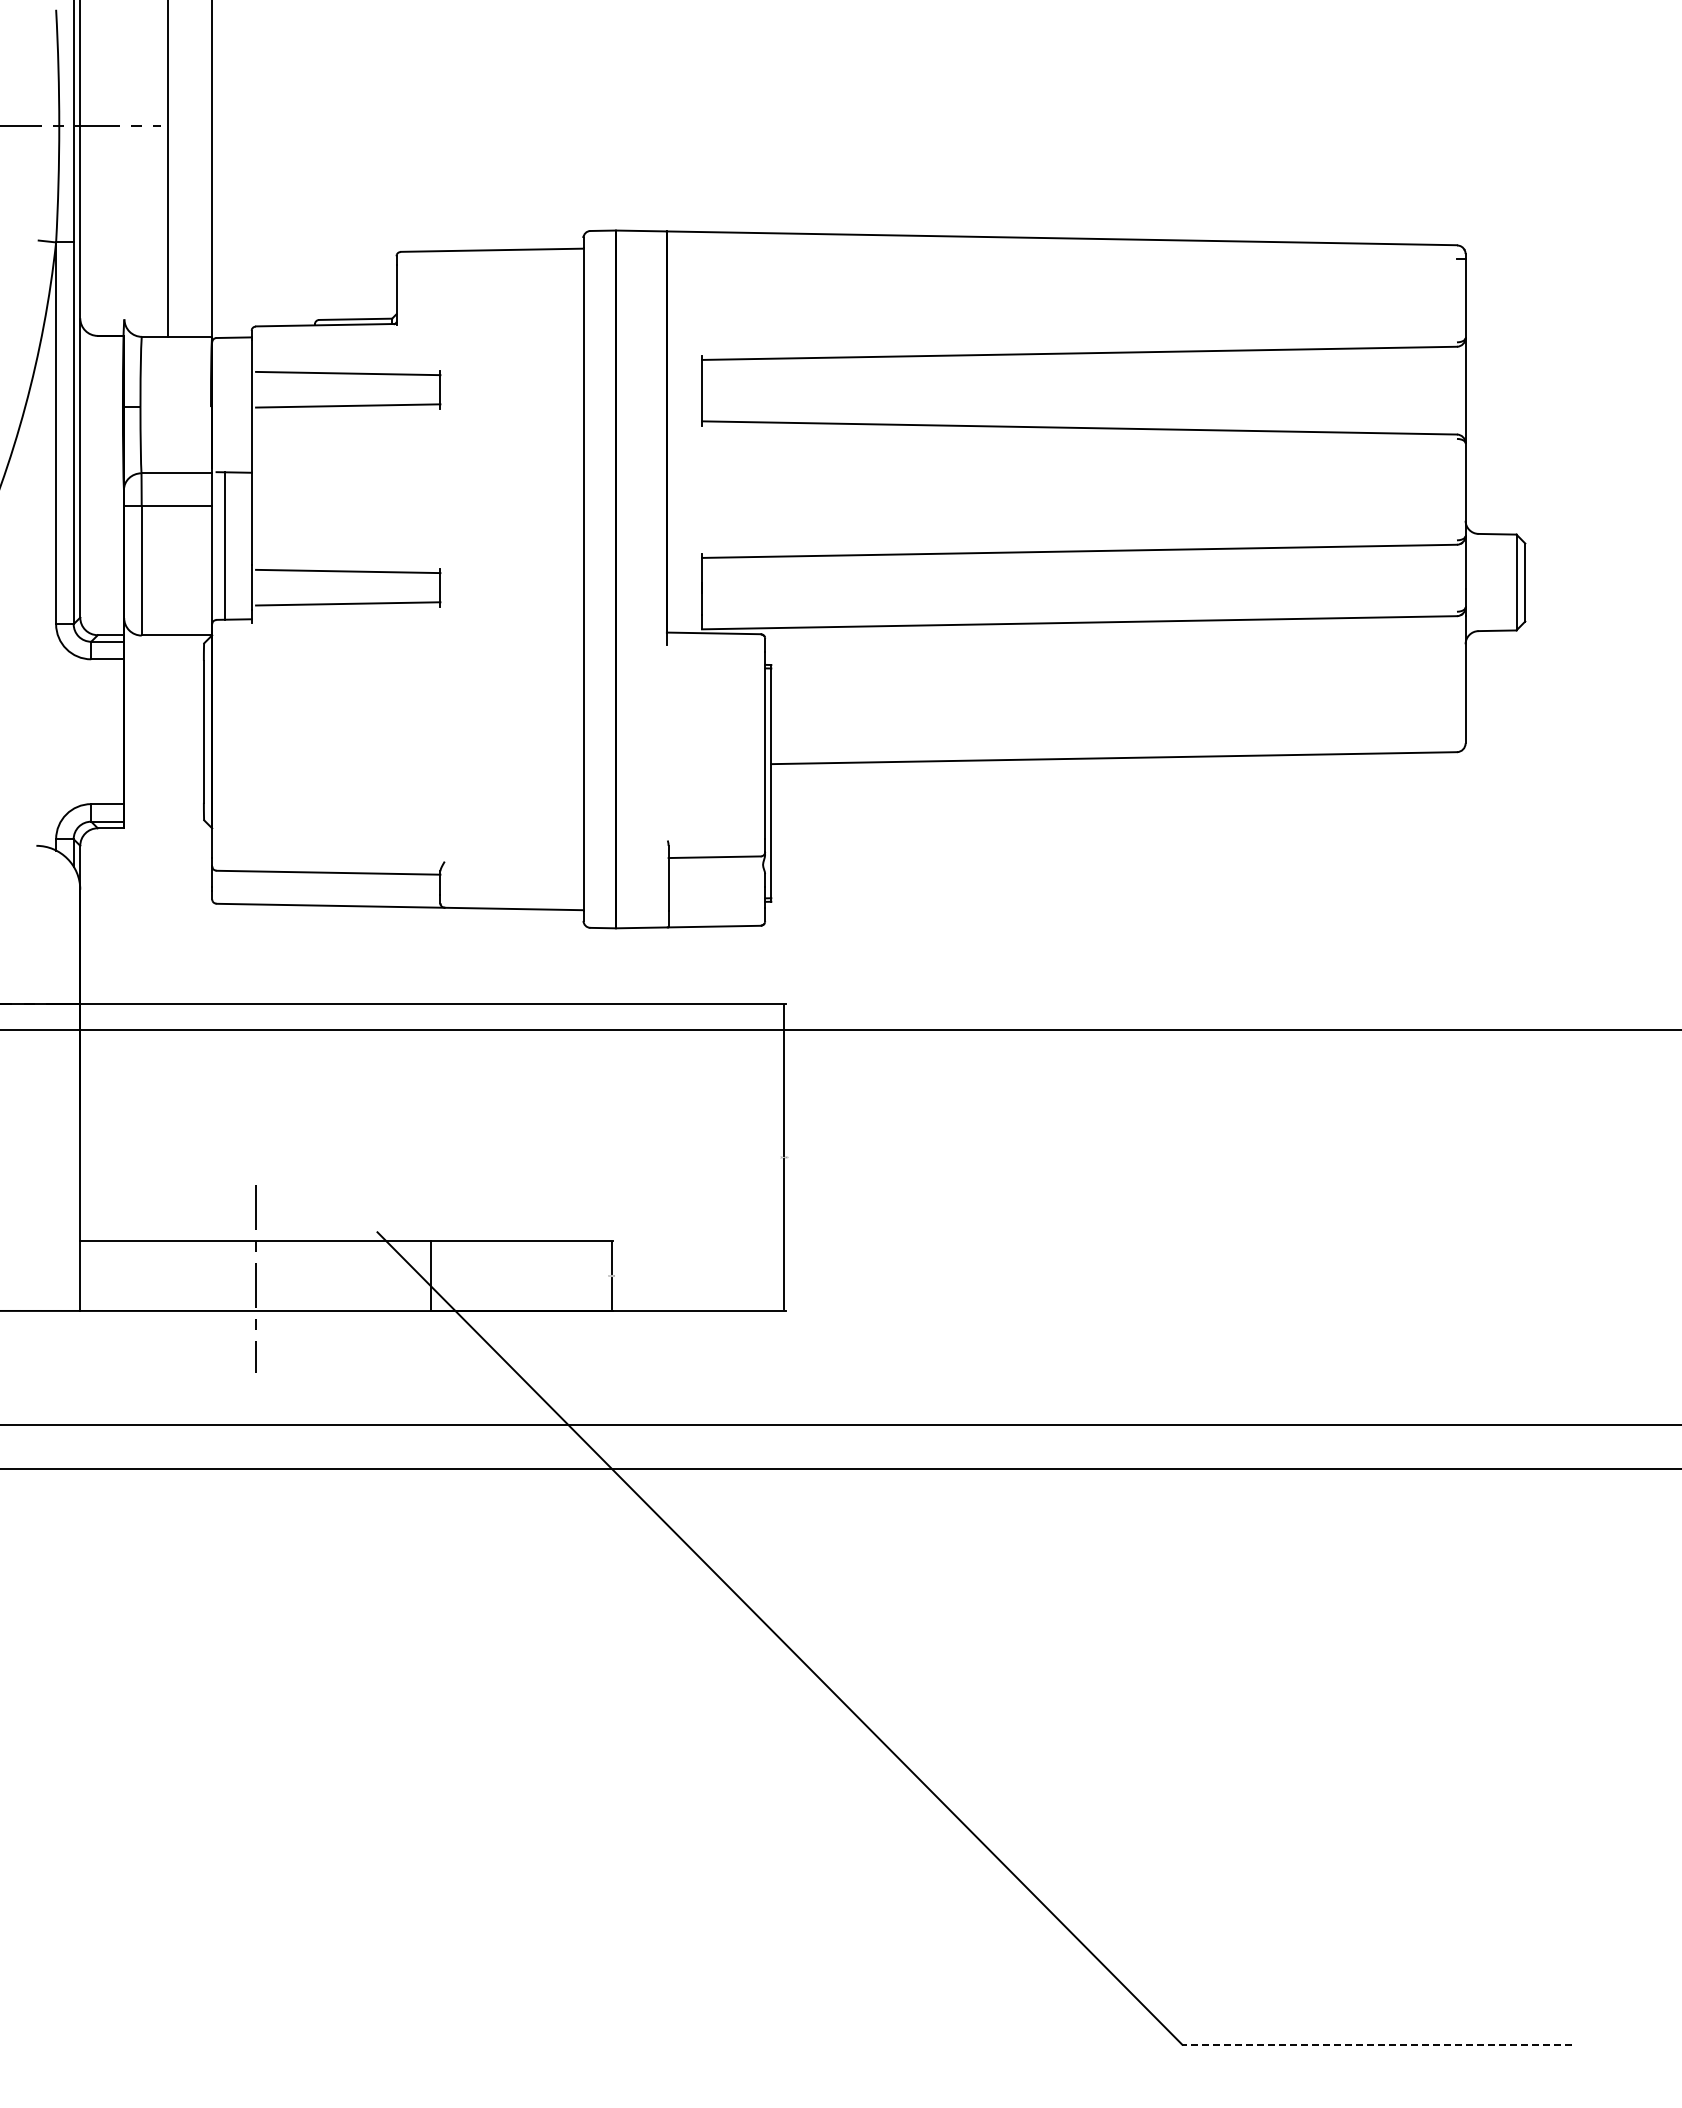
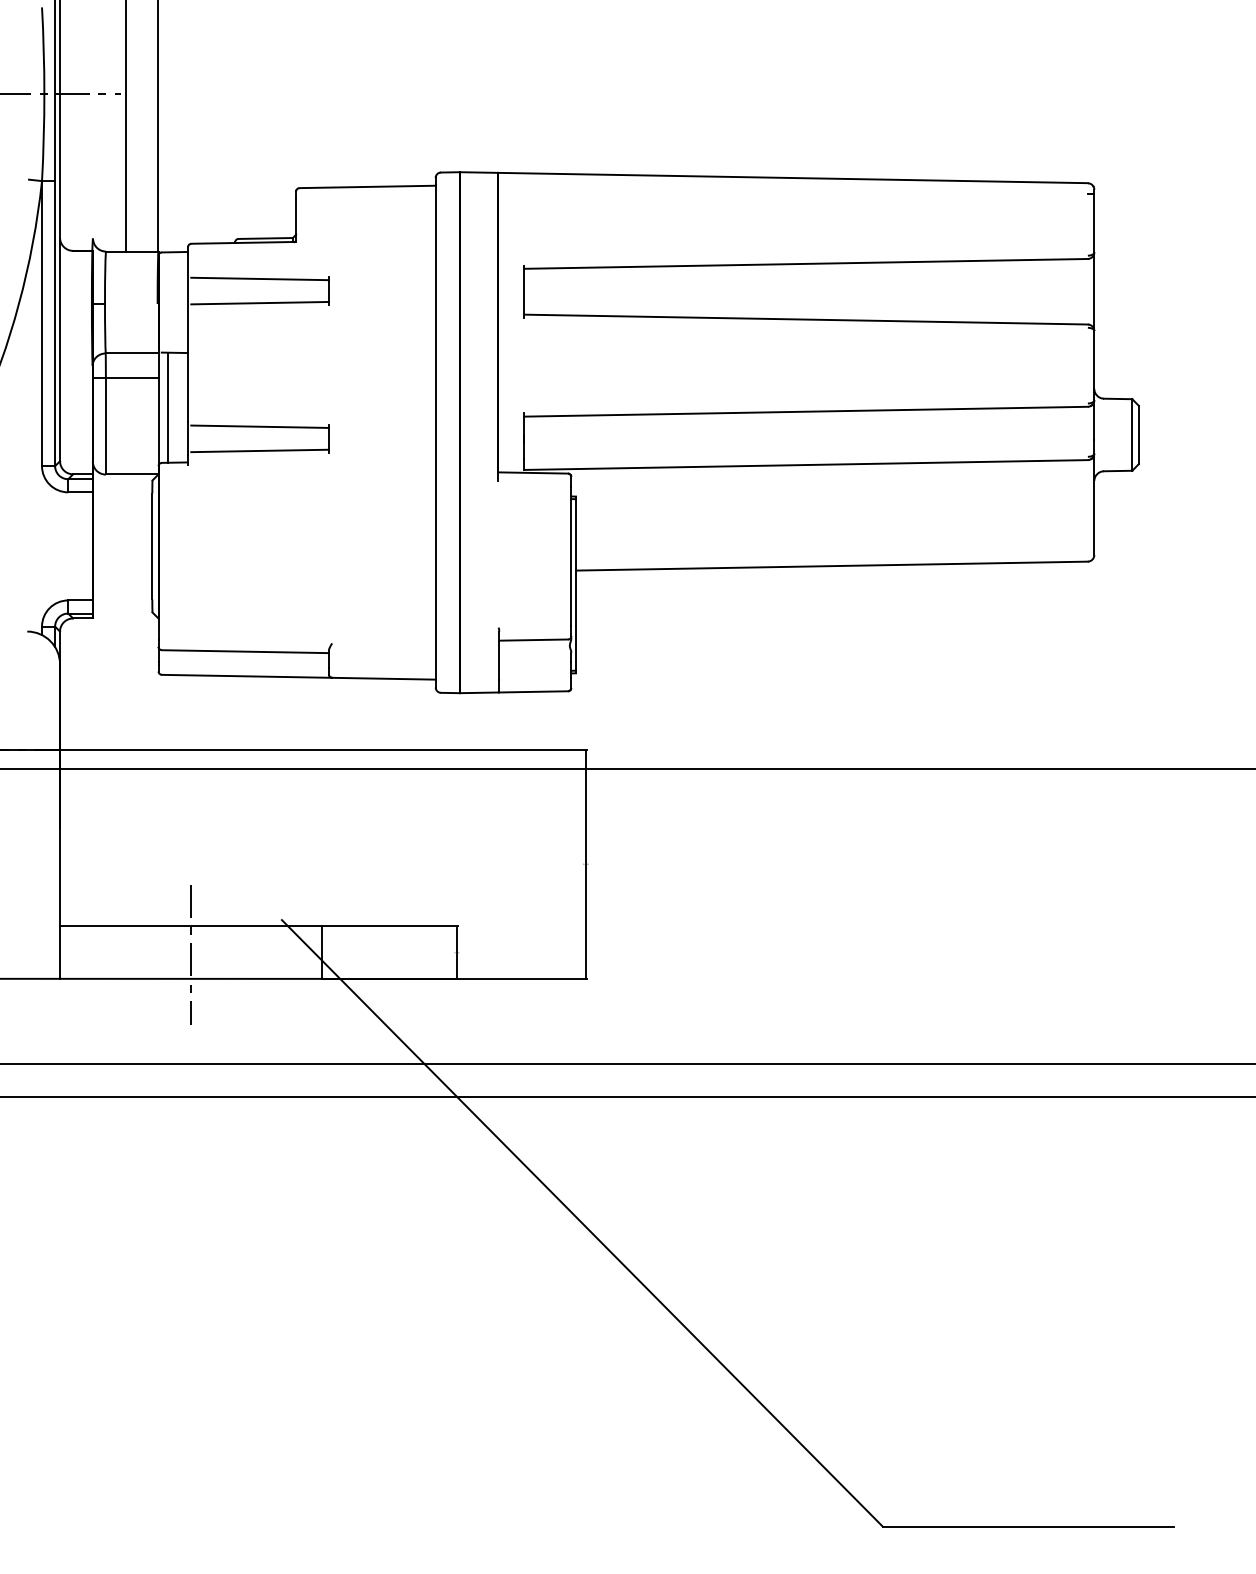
line: (1376, 2044) -> (1027, 1526), dashed -> solid

